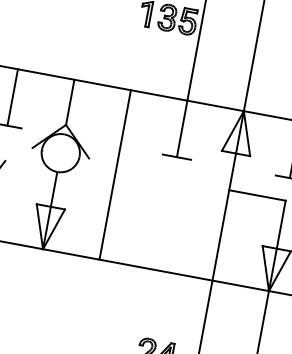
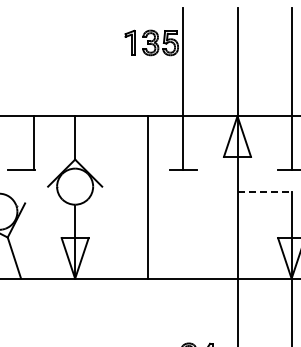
line: (13, 97) -> (34, 143), moved
line: (115, 174) -> (148, 197), moved
line: (258, 196) -> (265, 192), solid -> dashed

